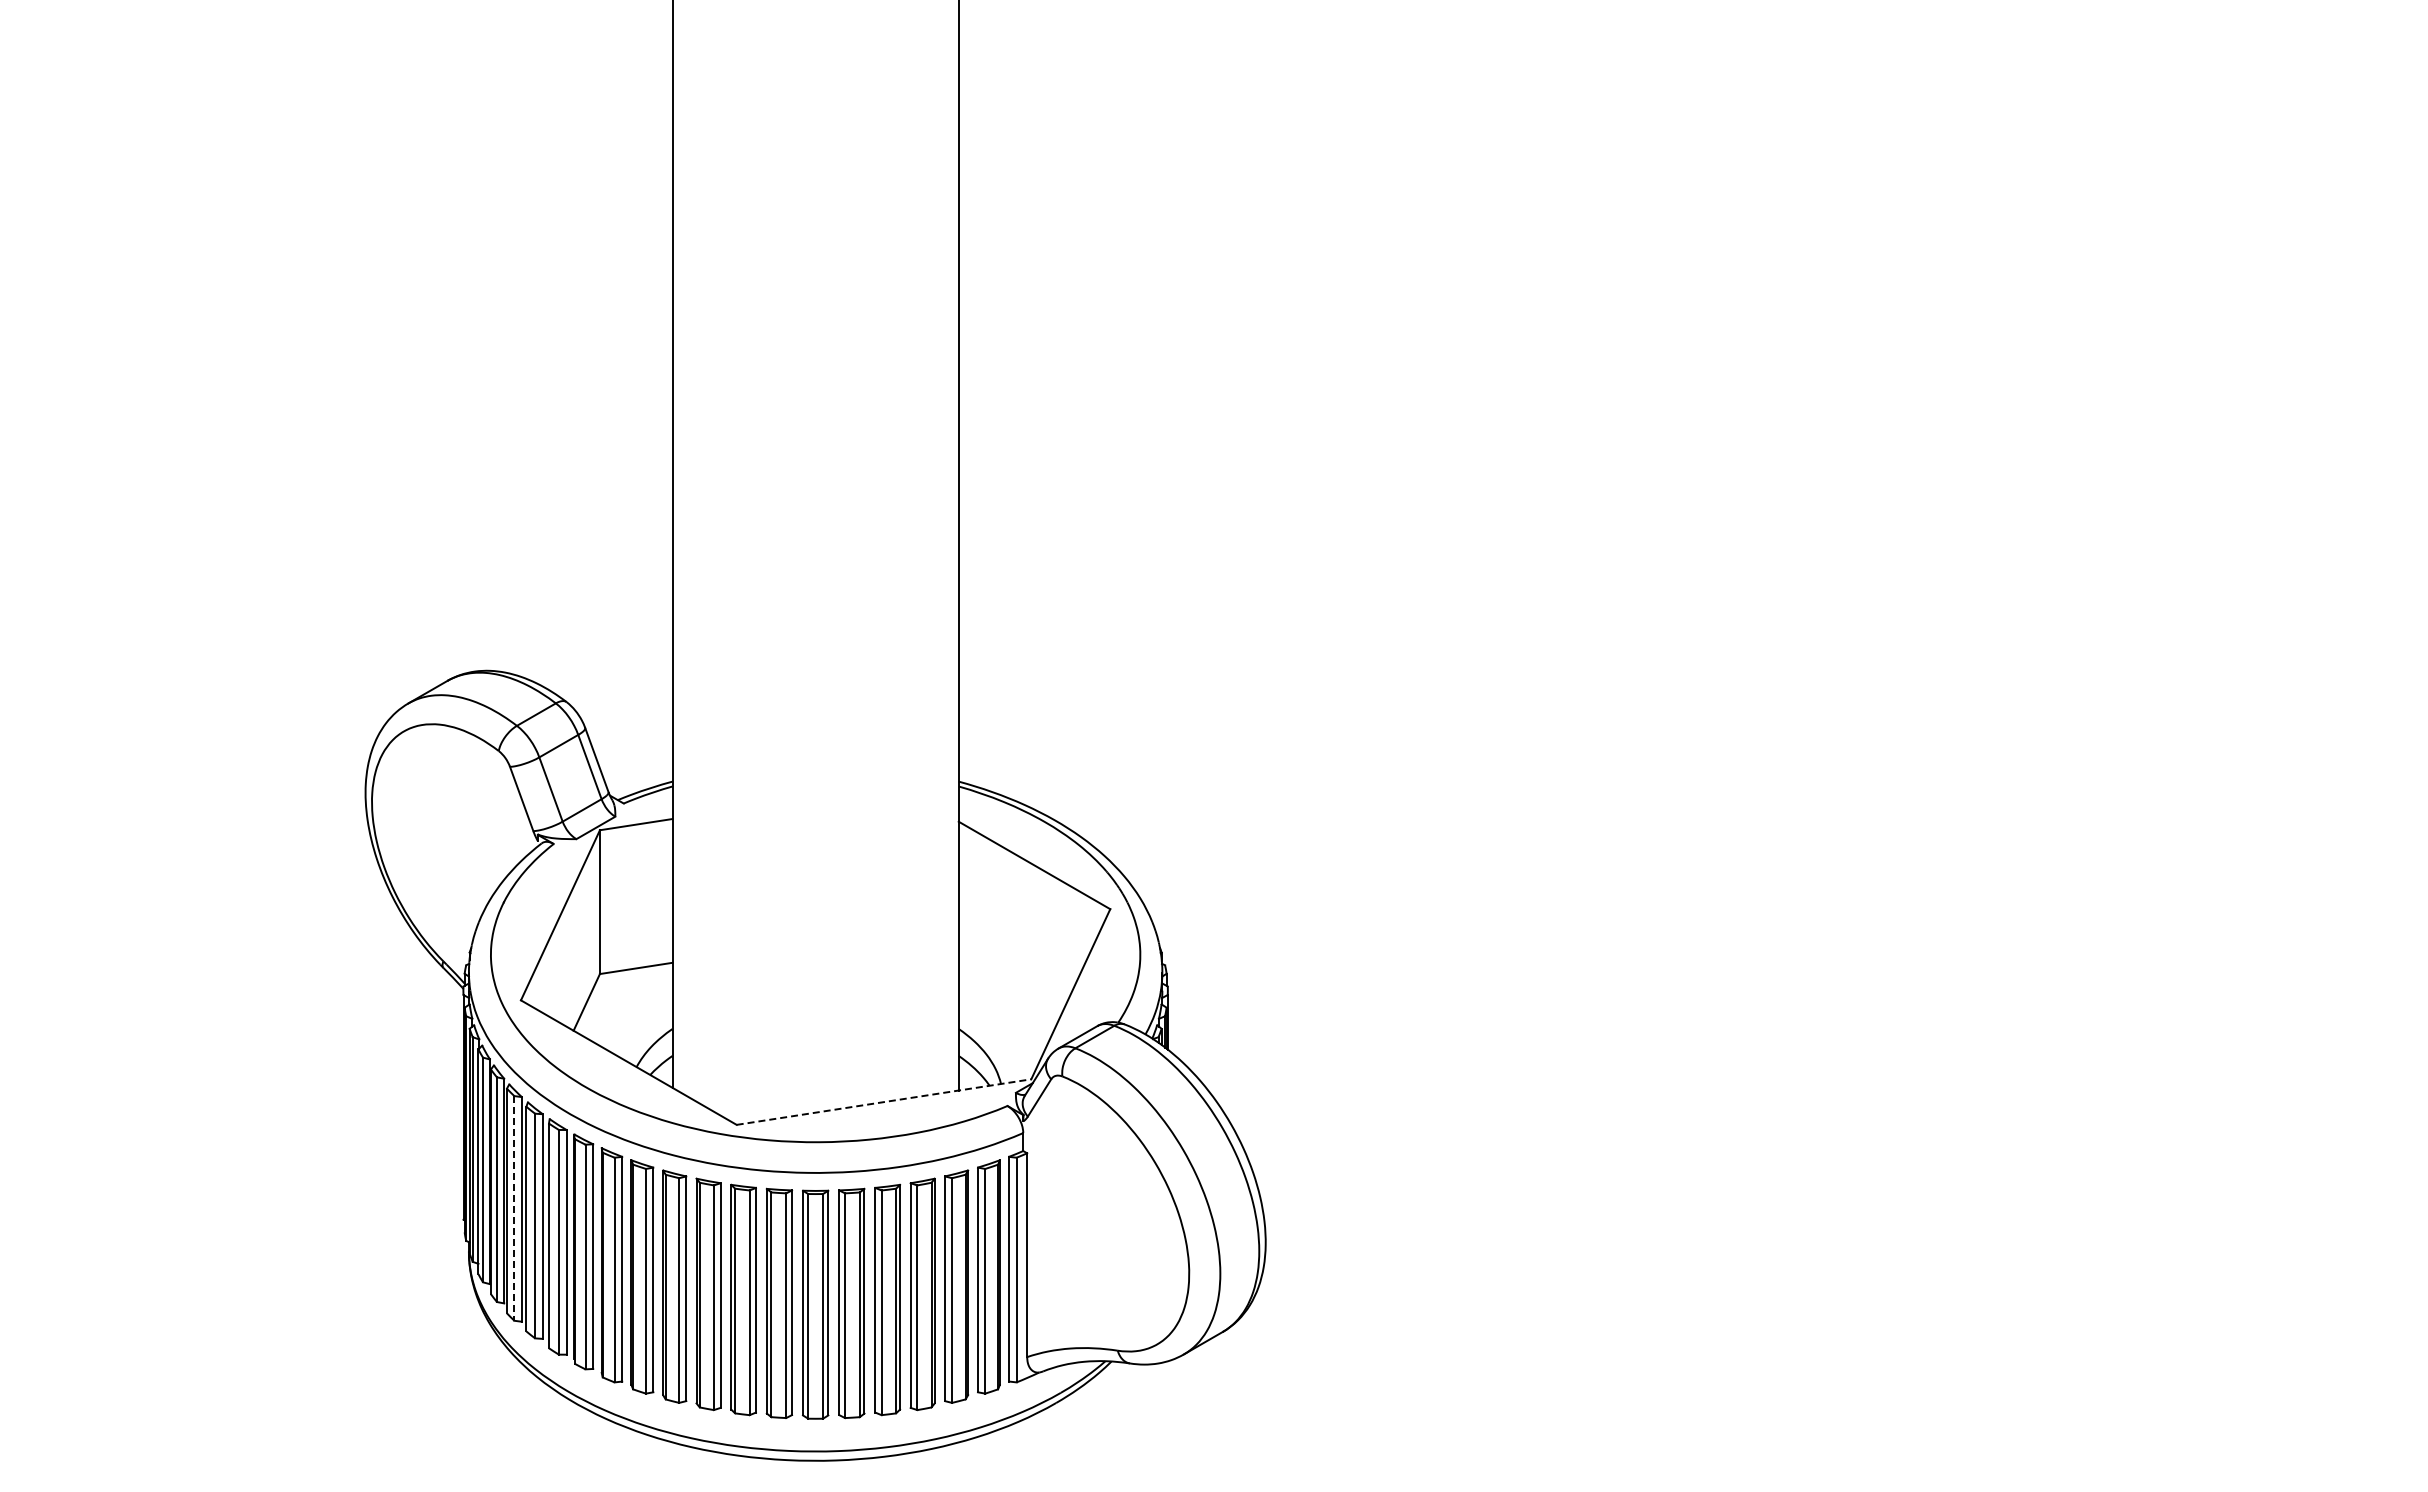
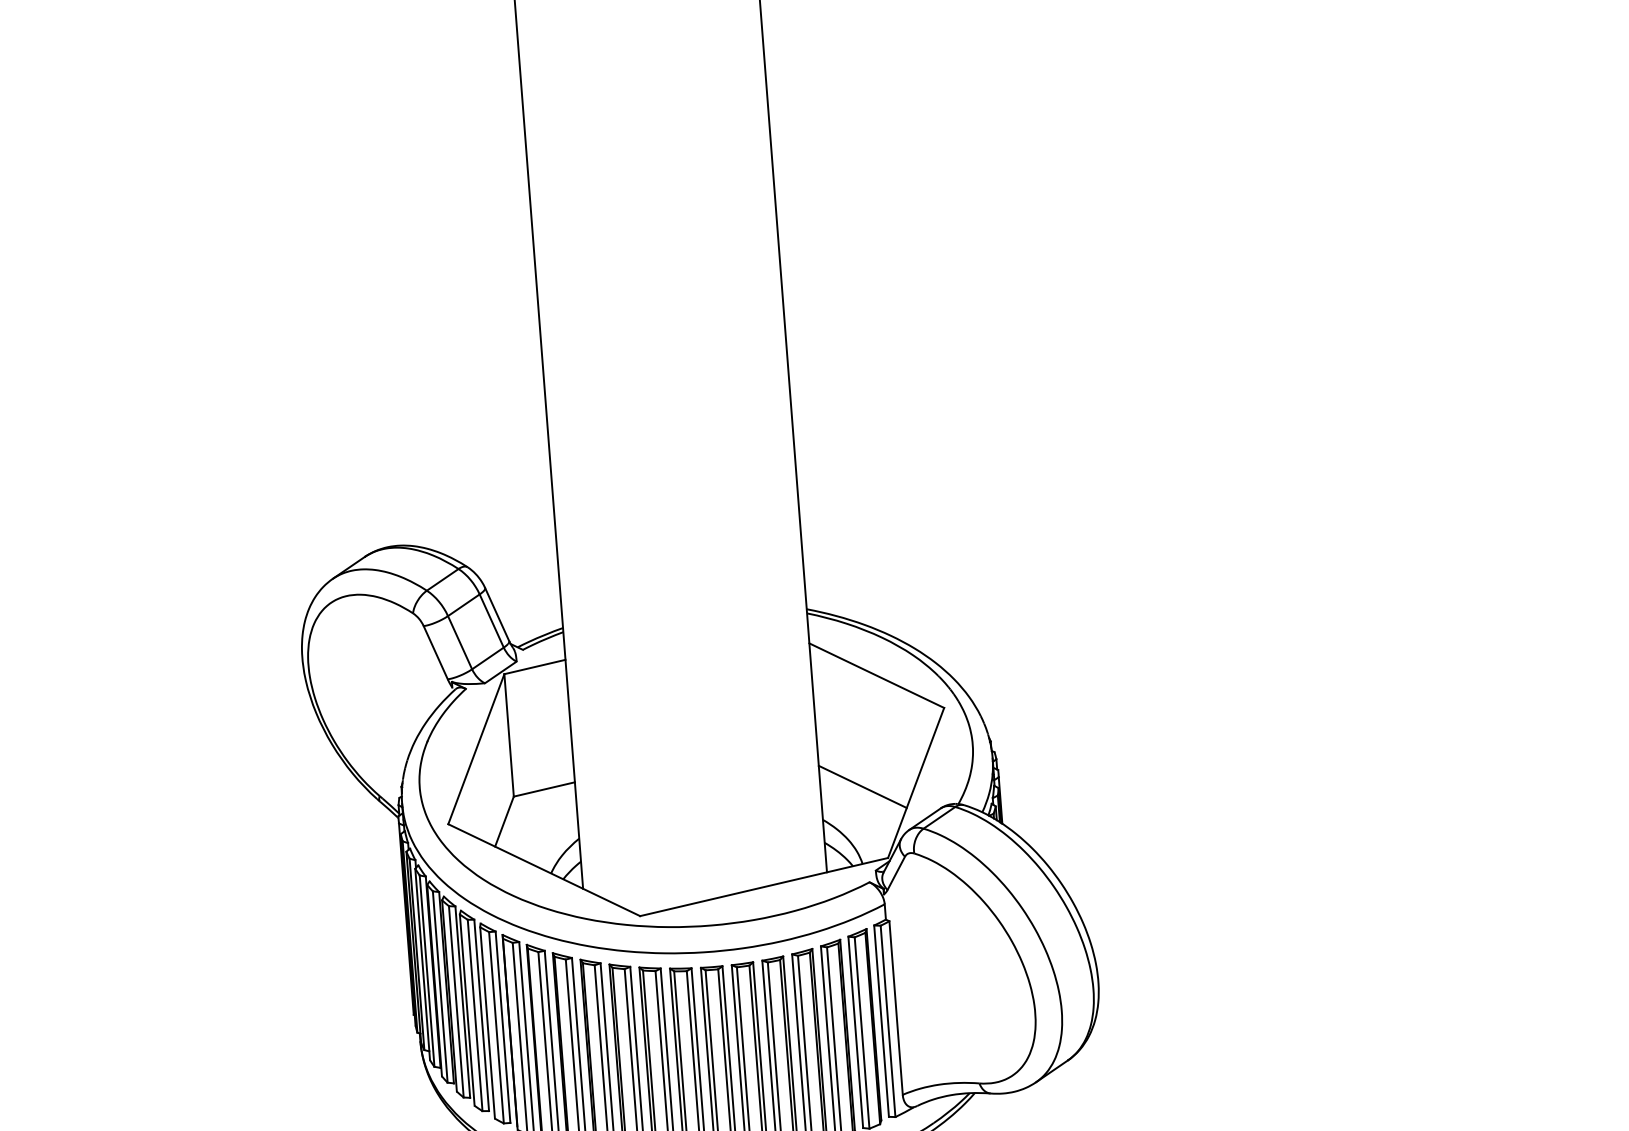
line: (1007, 993) -> (862, 786), added
line: (884, 1102) -> (764, 887), dashed -> solid
line: (514, 1208) -> (456, 1001), dashed -> solid

